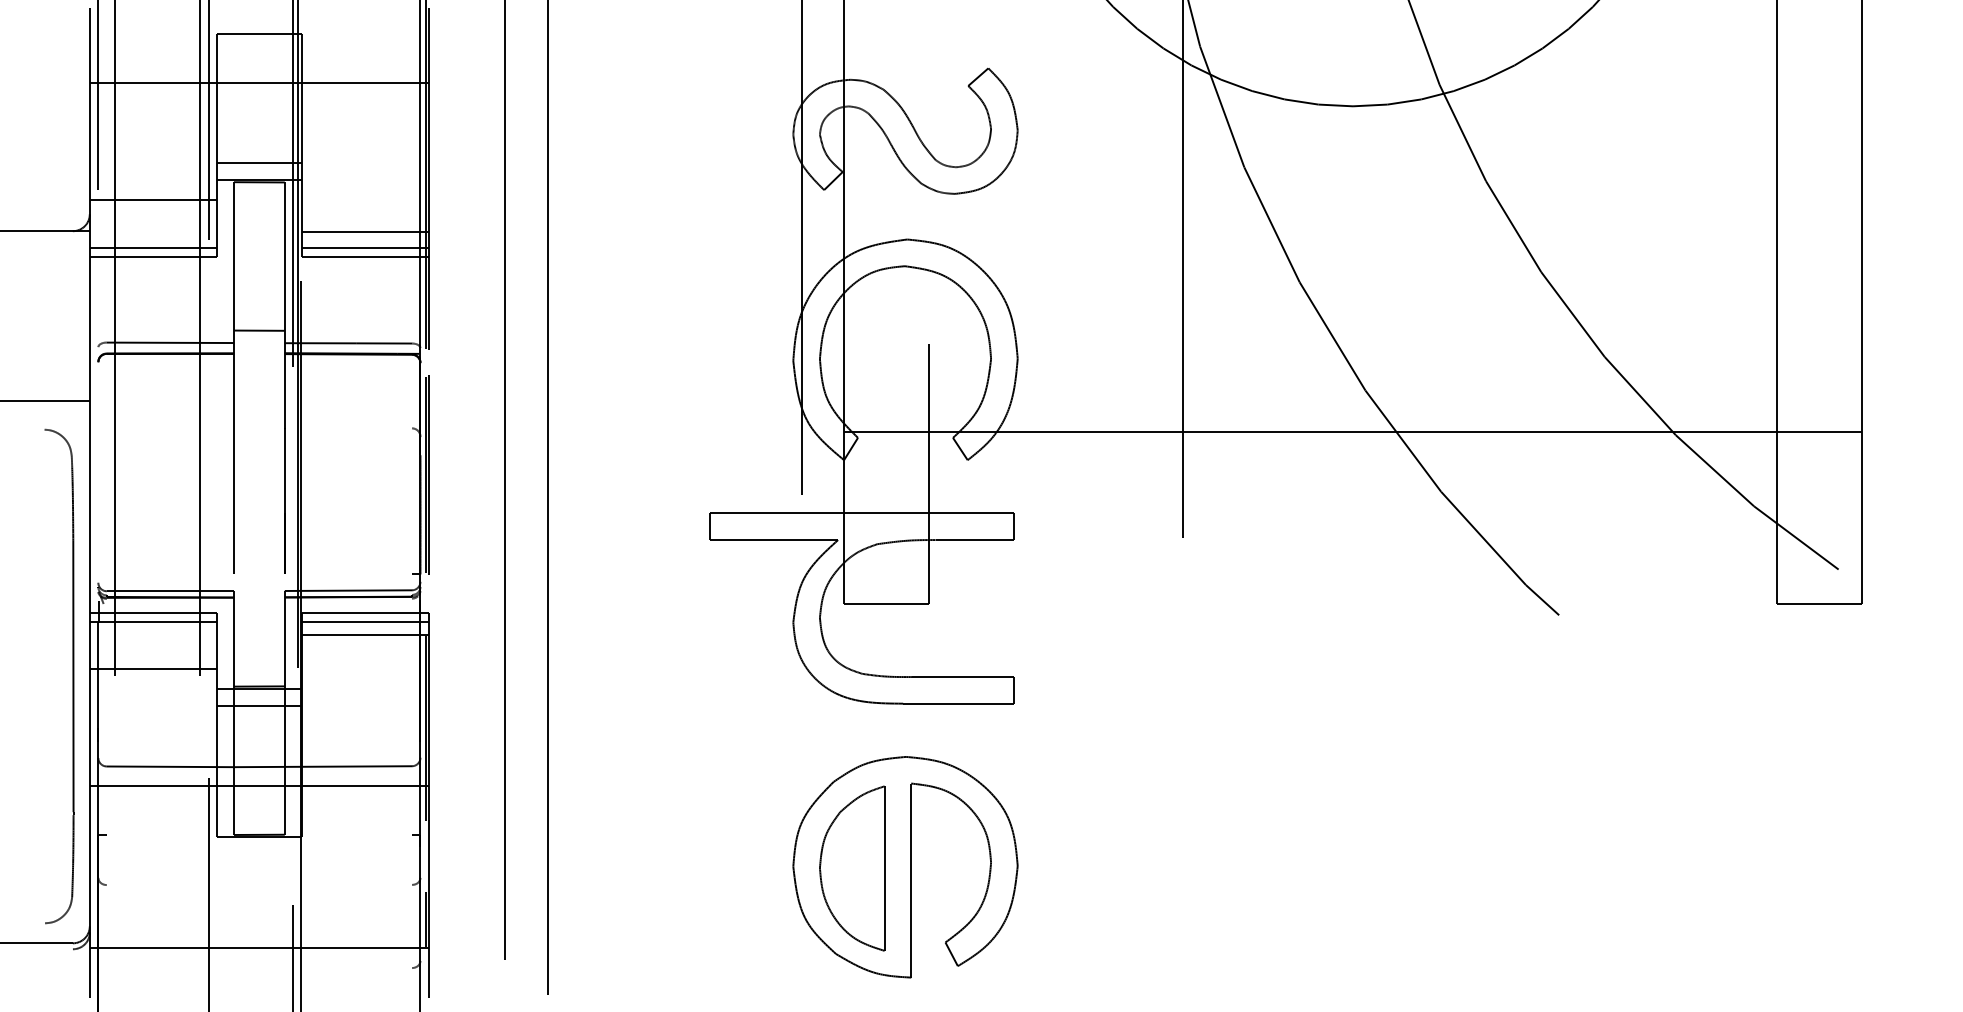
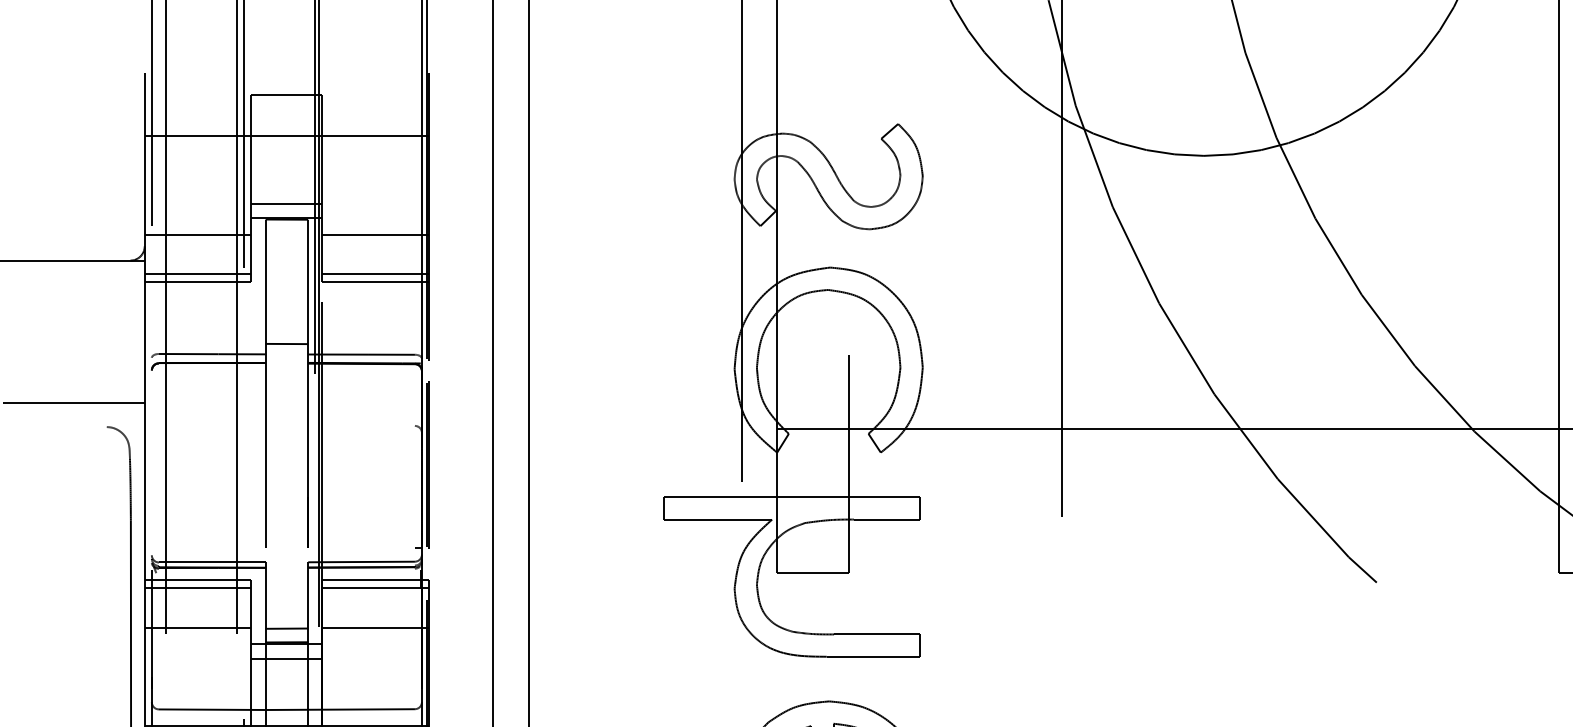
line: (364, 232) -> (375, 234), moved
line: (364, 635) -> (375, 628), moved
line: (258, 670) -> (286, 628), added

